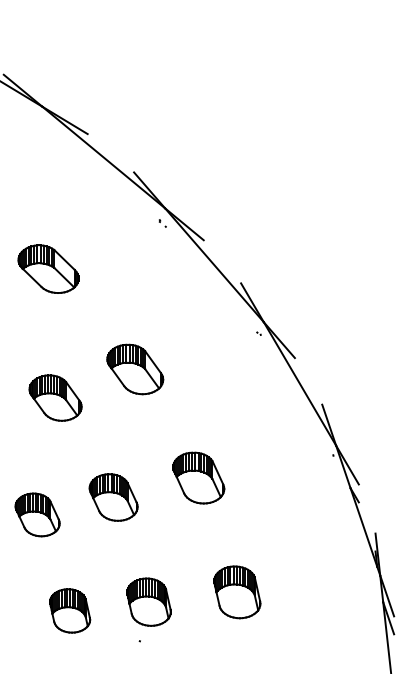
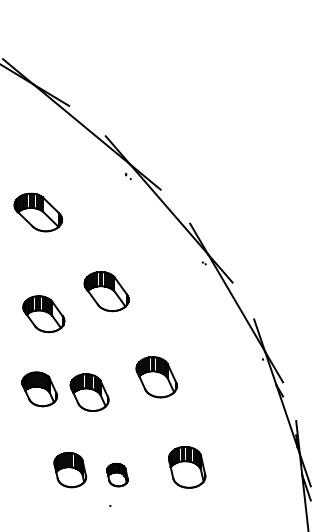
part: (37, 515) -> (39, 389), moved
part: (148, 601) -> (117, 474), size x0.6
part: (70, 611) -> (70, 470), moved

